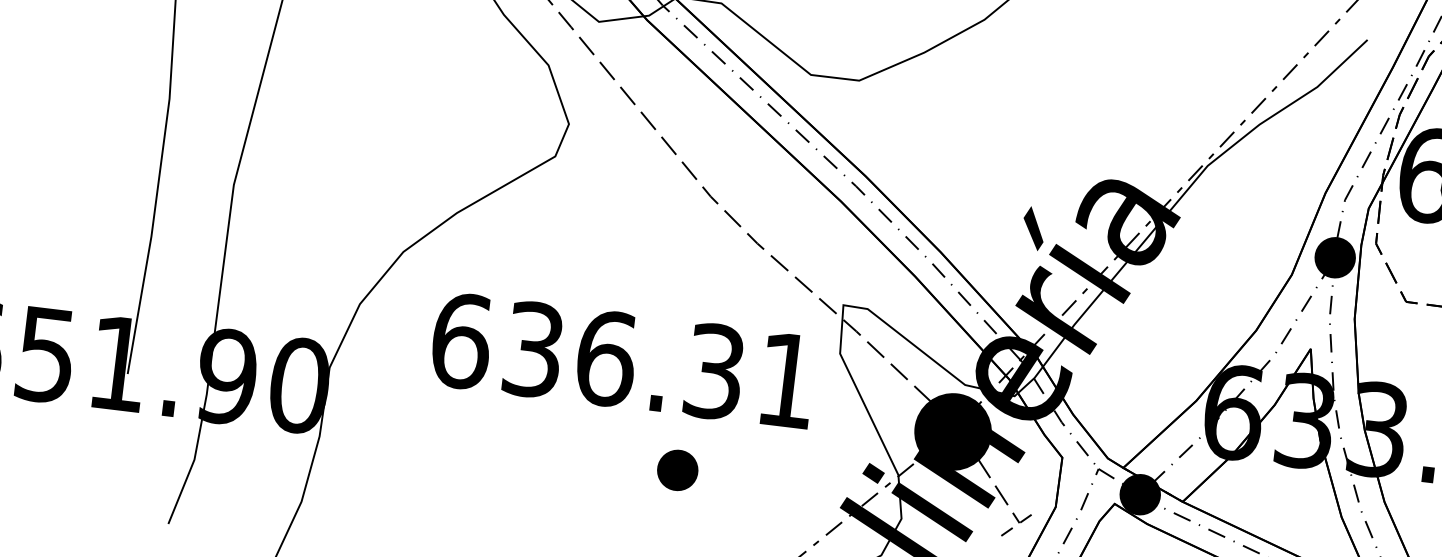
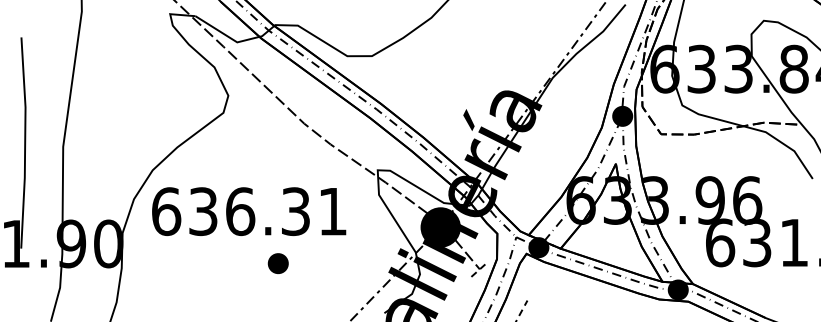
text: (623, 360) -> (249, 211), moved
part: (676, 469) -> (277, 263), moved

